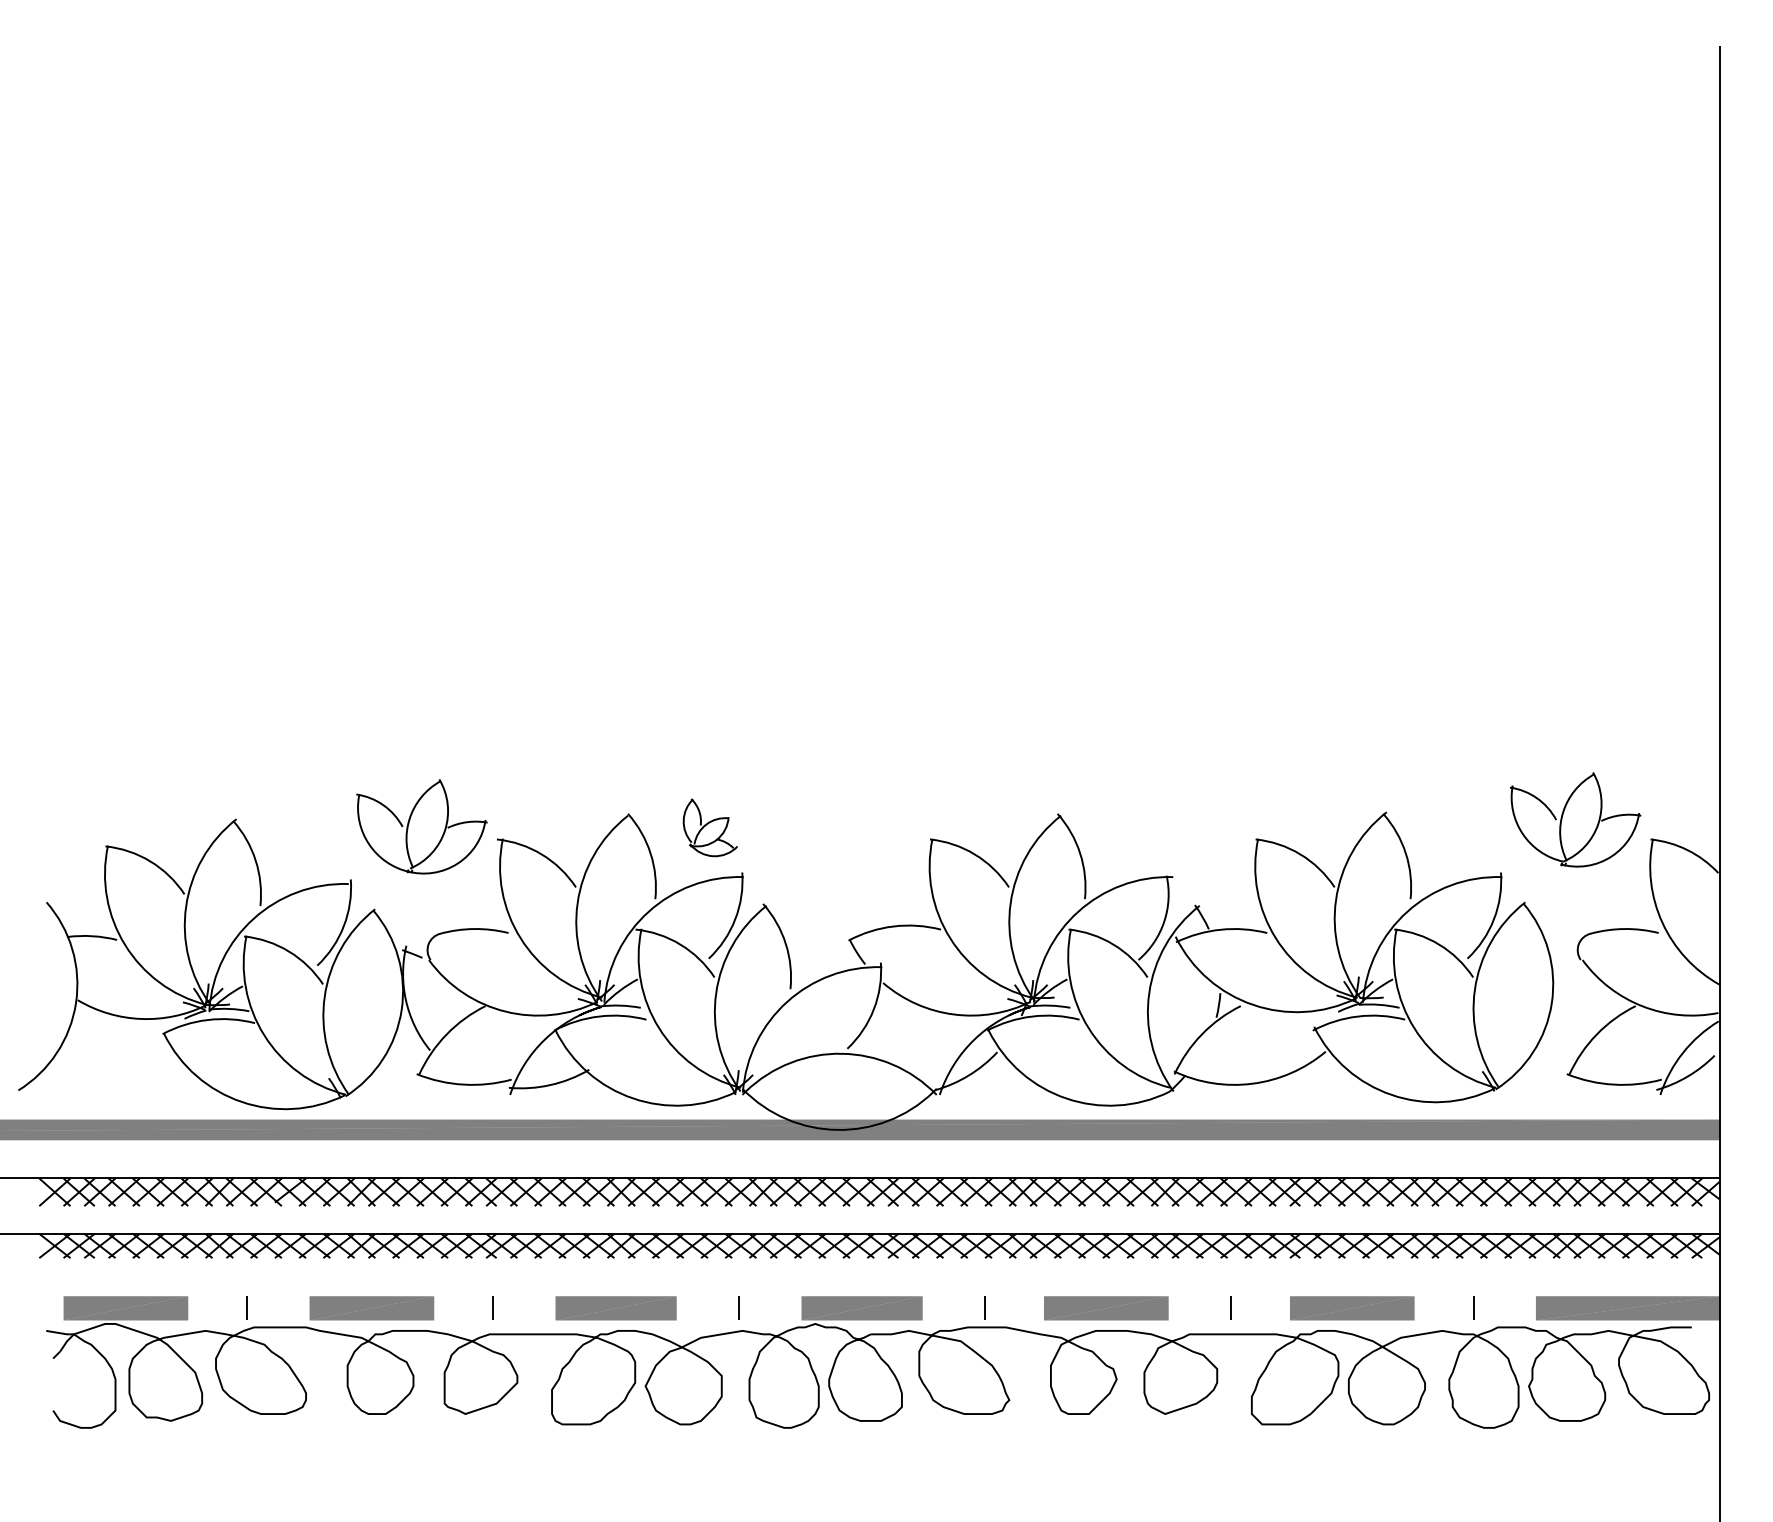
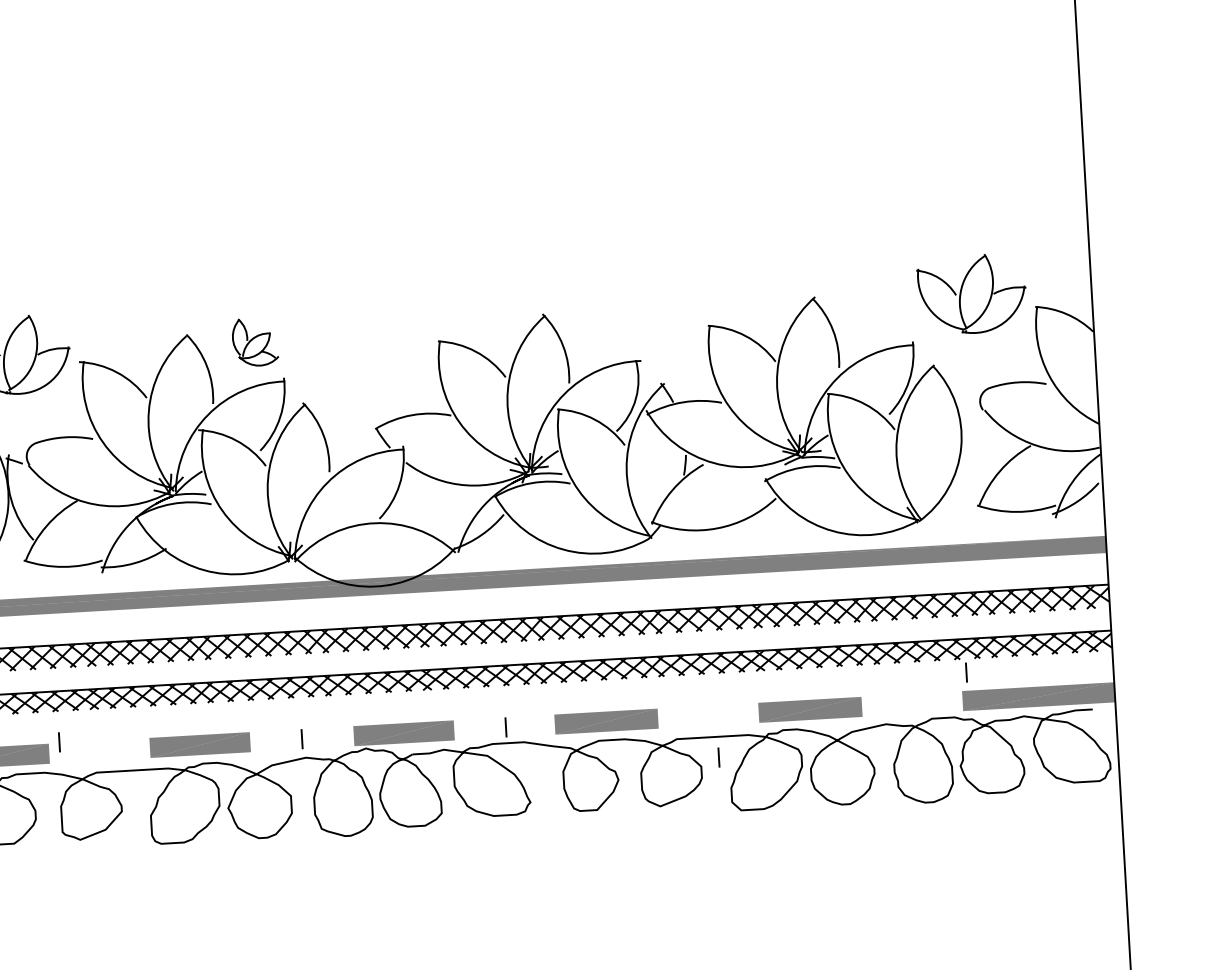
line: (492, 1307) -> (58, 741), moved
line: (1230, 1307) -> (718, 756), moved
line: (1473, 1307) -> (966, 671), moved

